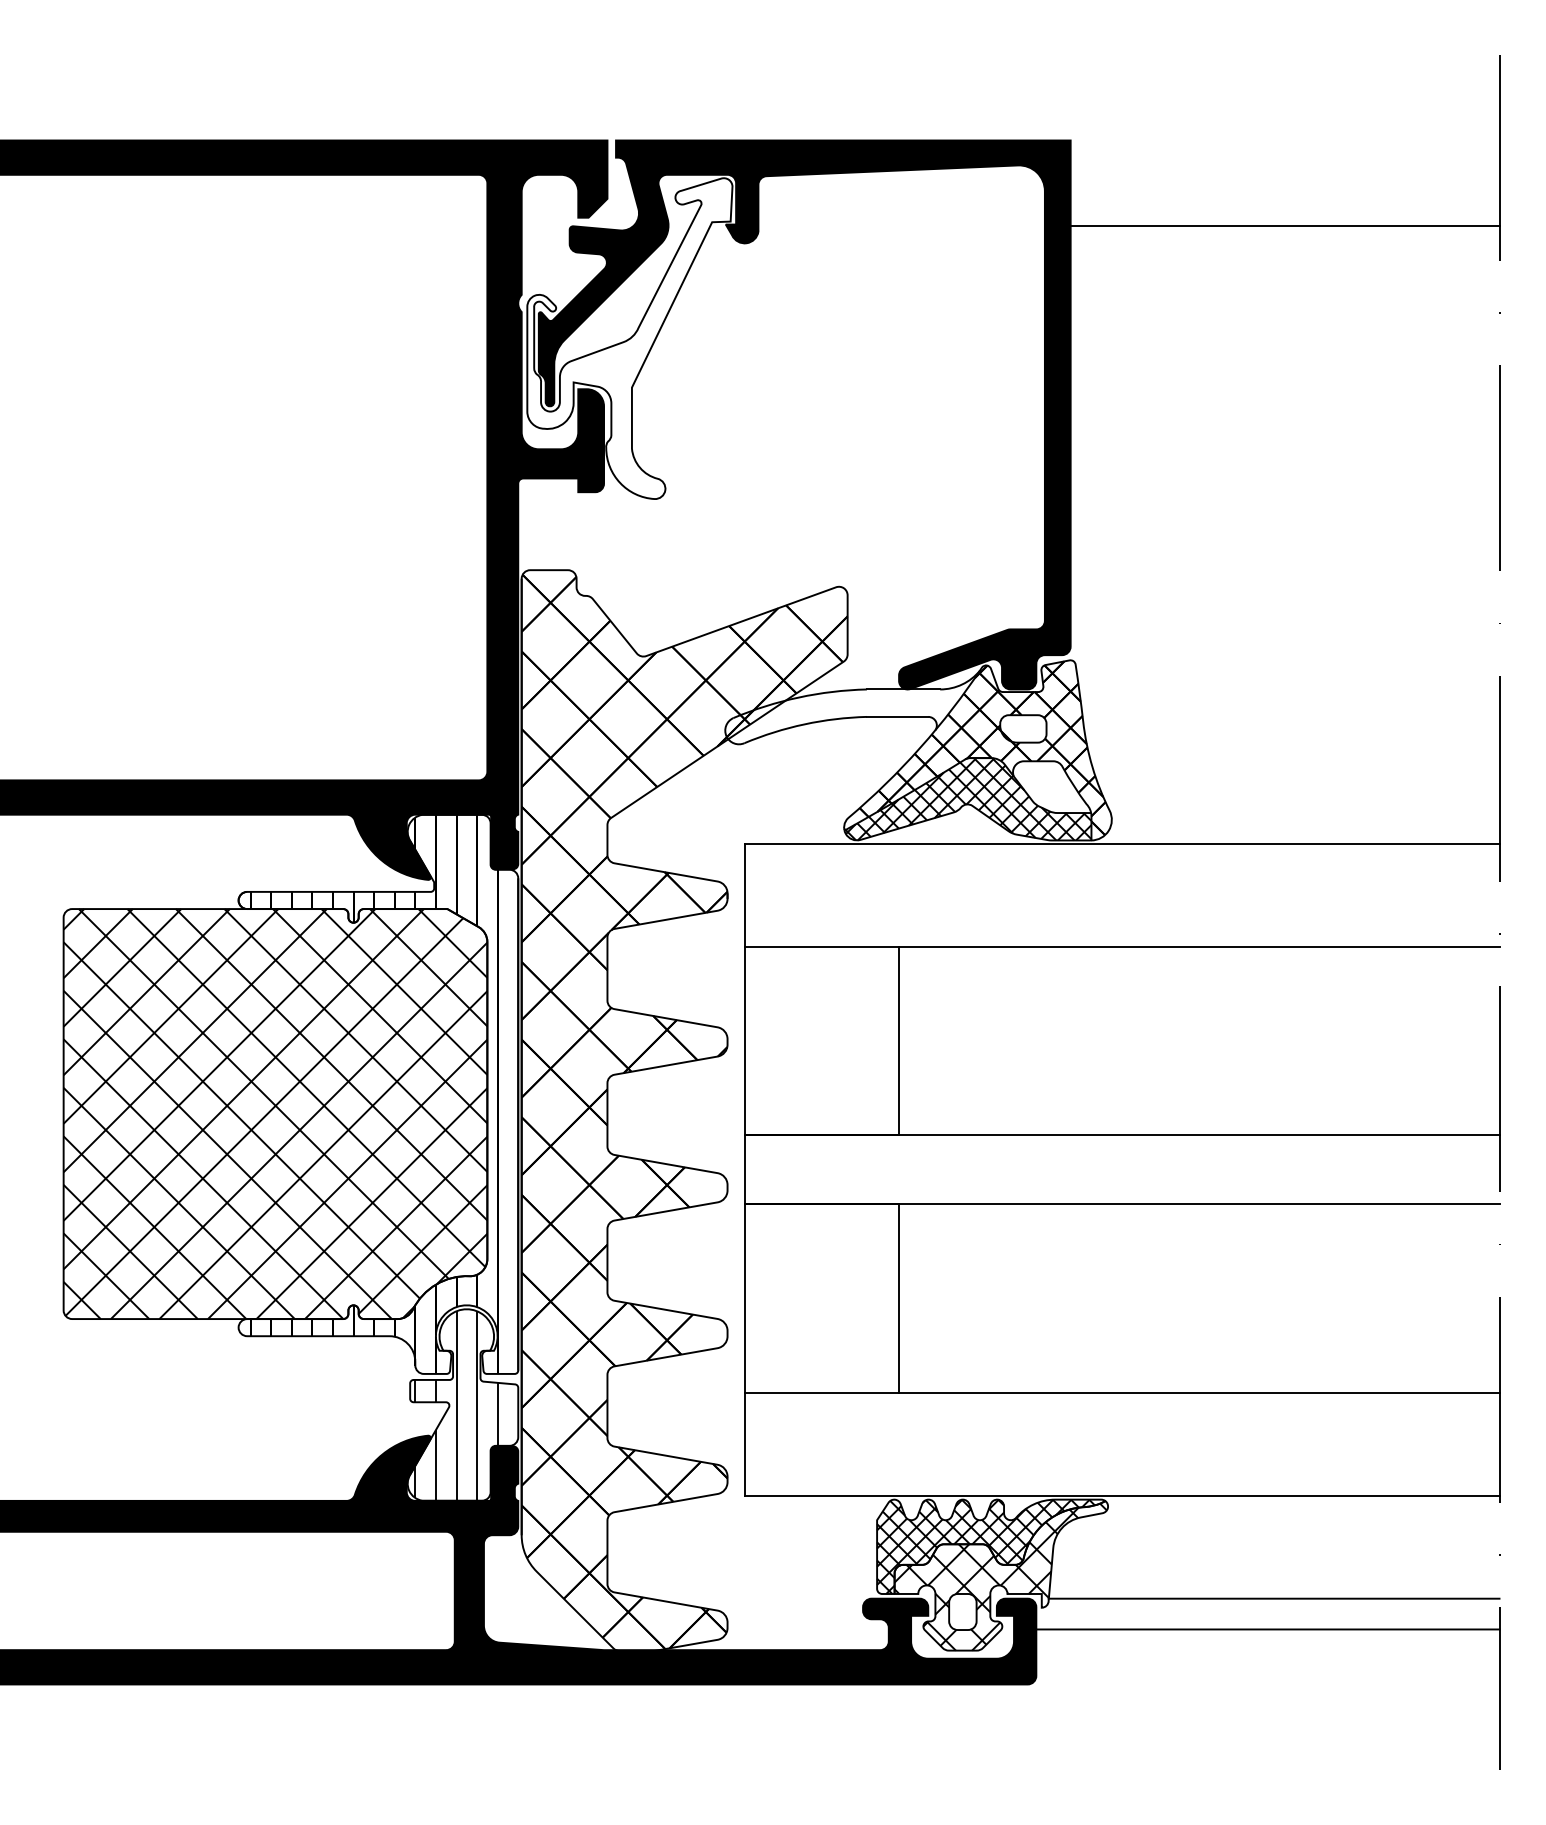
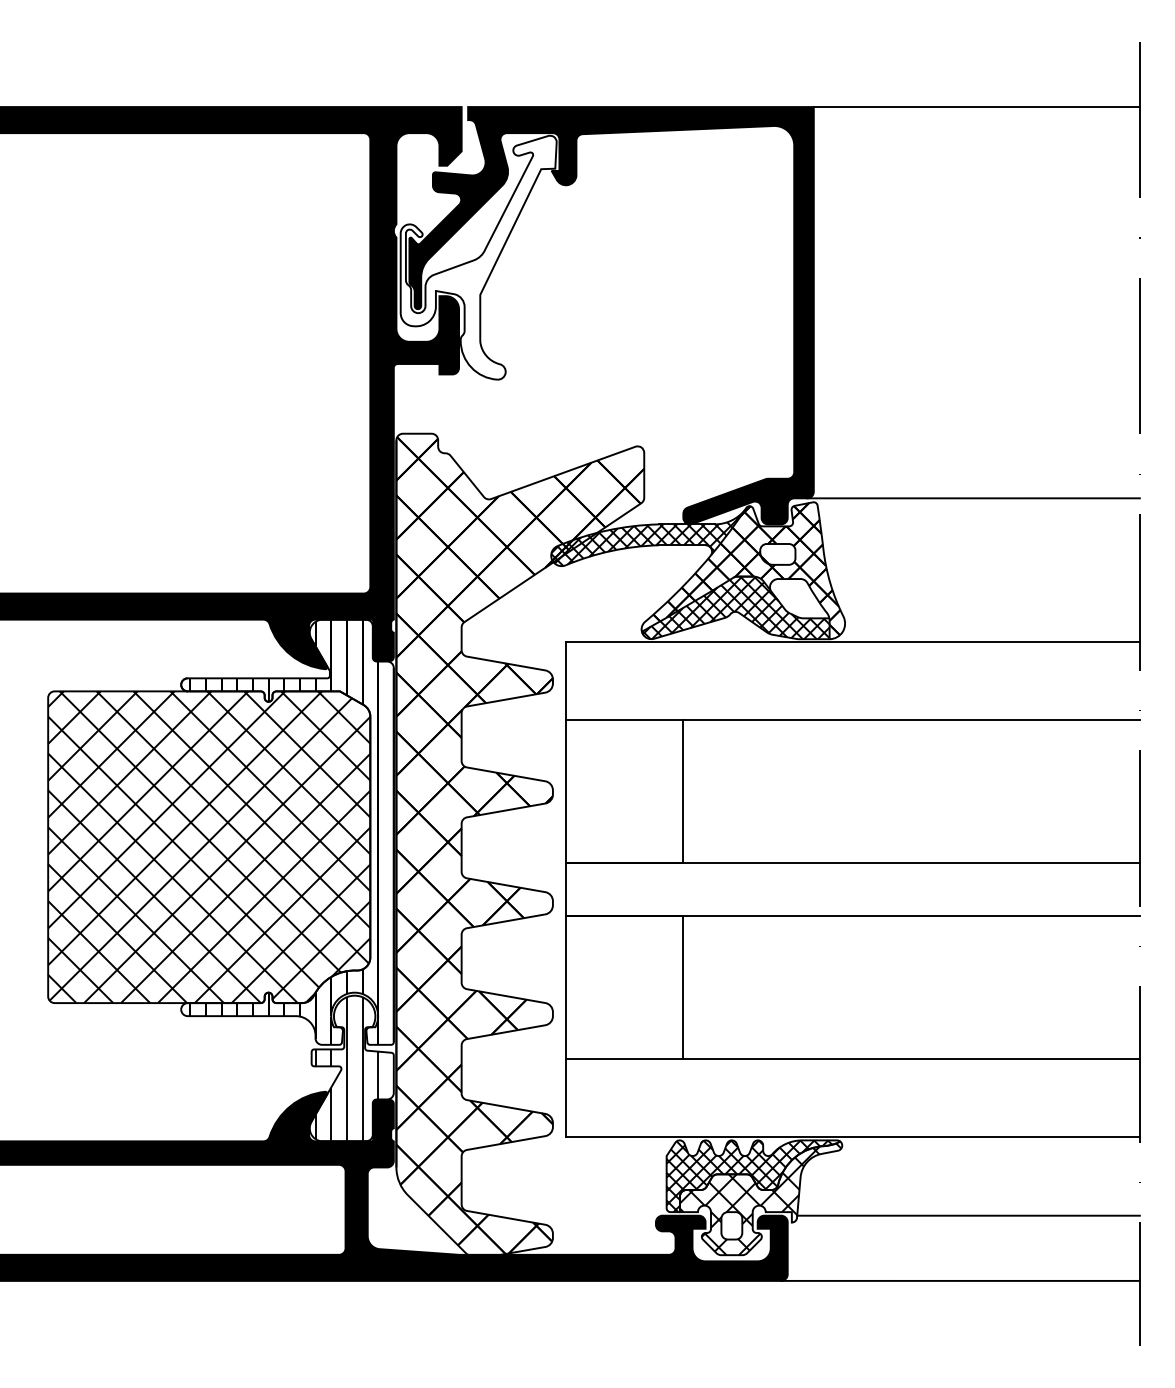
line: (1284, 225) -> (976, 107), moved
line: (1280, 655) -> (973, 498), added
hatch: (851, 708) -> (647, 538), added
line: (1263, 1629) -> (960, 1280), moved

